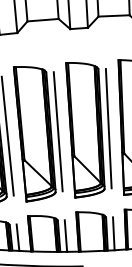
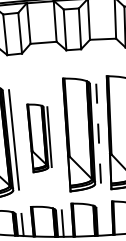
line: (108, 128) -> (98, 133), solid -> dashed
part: (38, 134) -> (39, 138), size x0.6
line: (113, 233) -> (102, 221), removed

